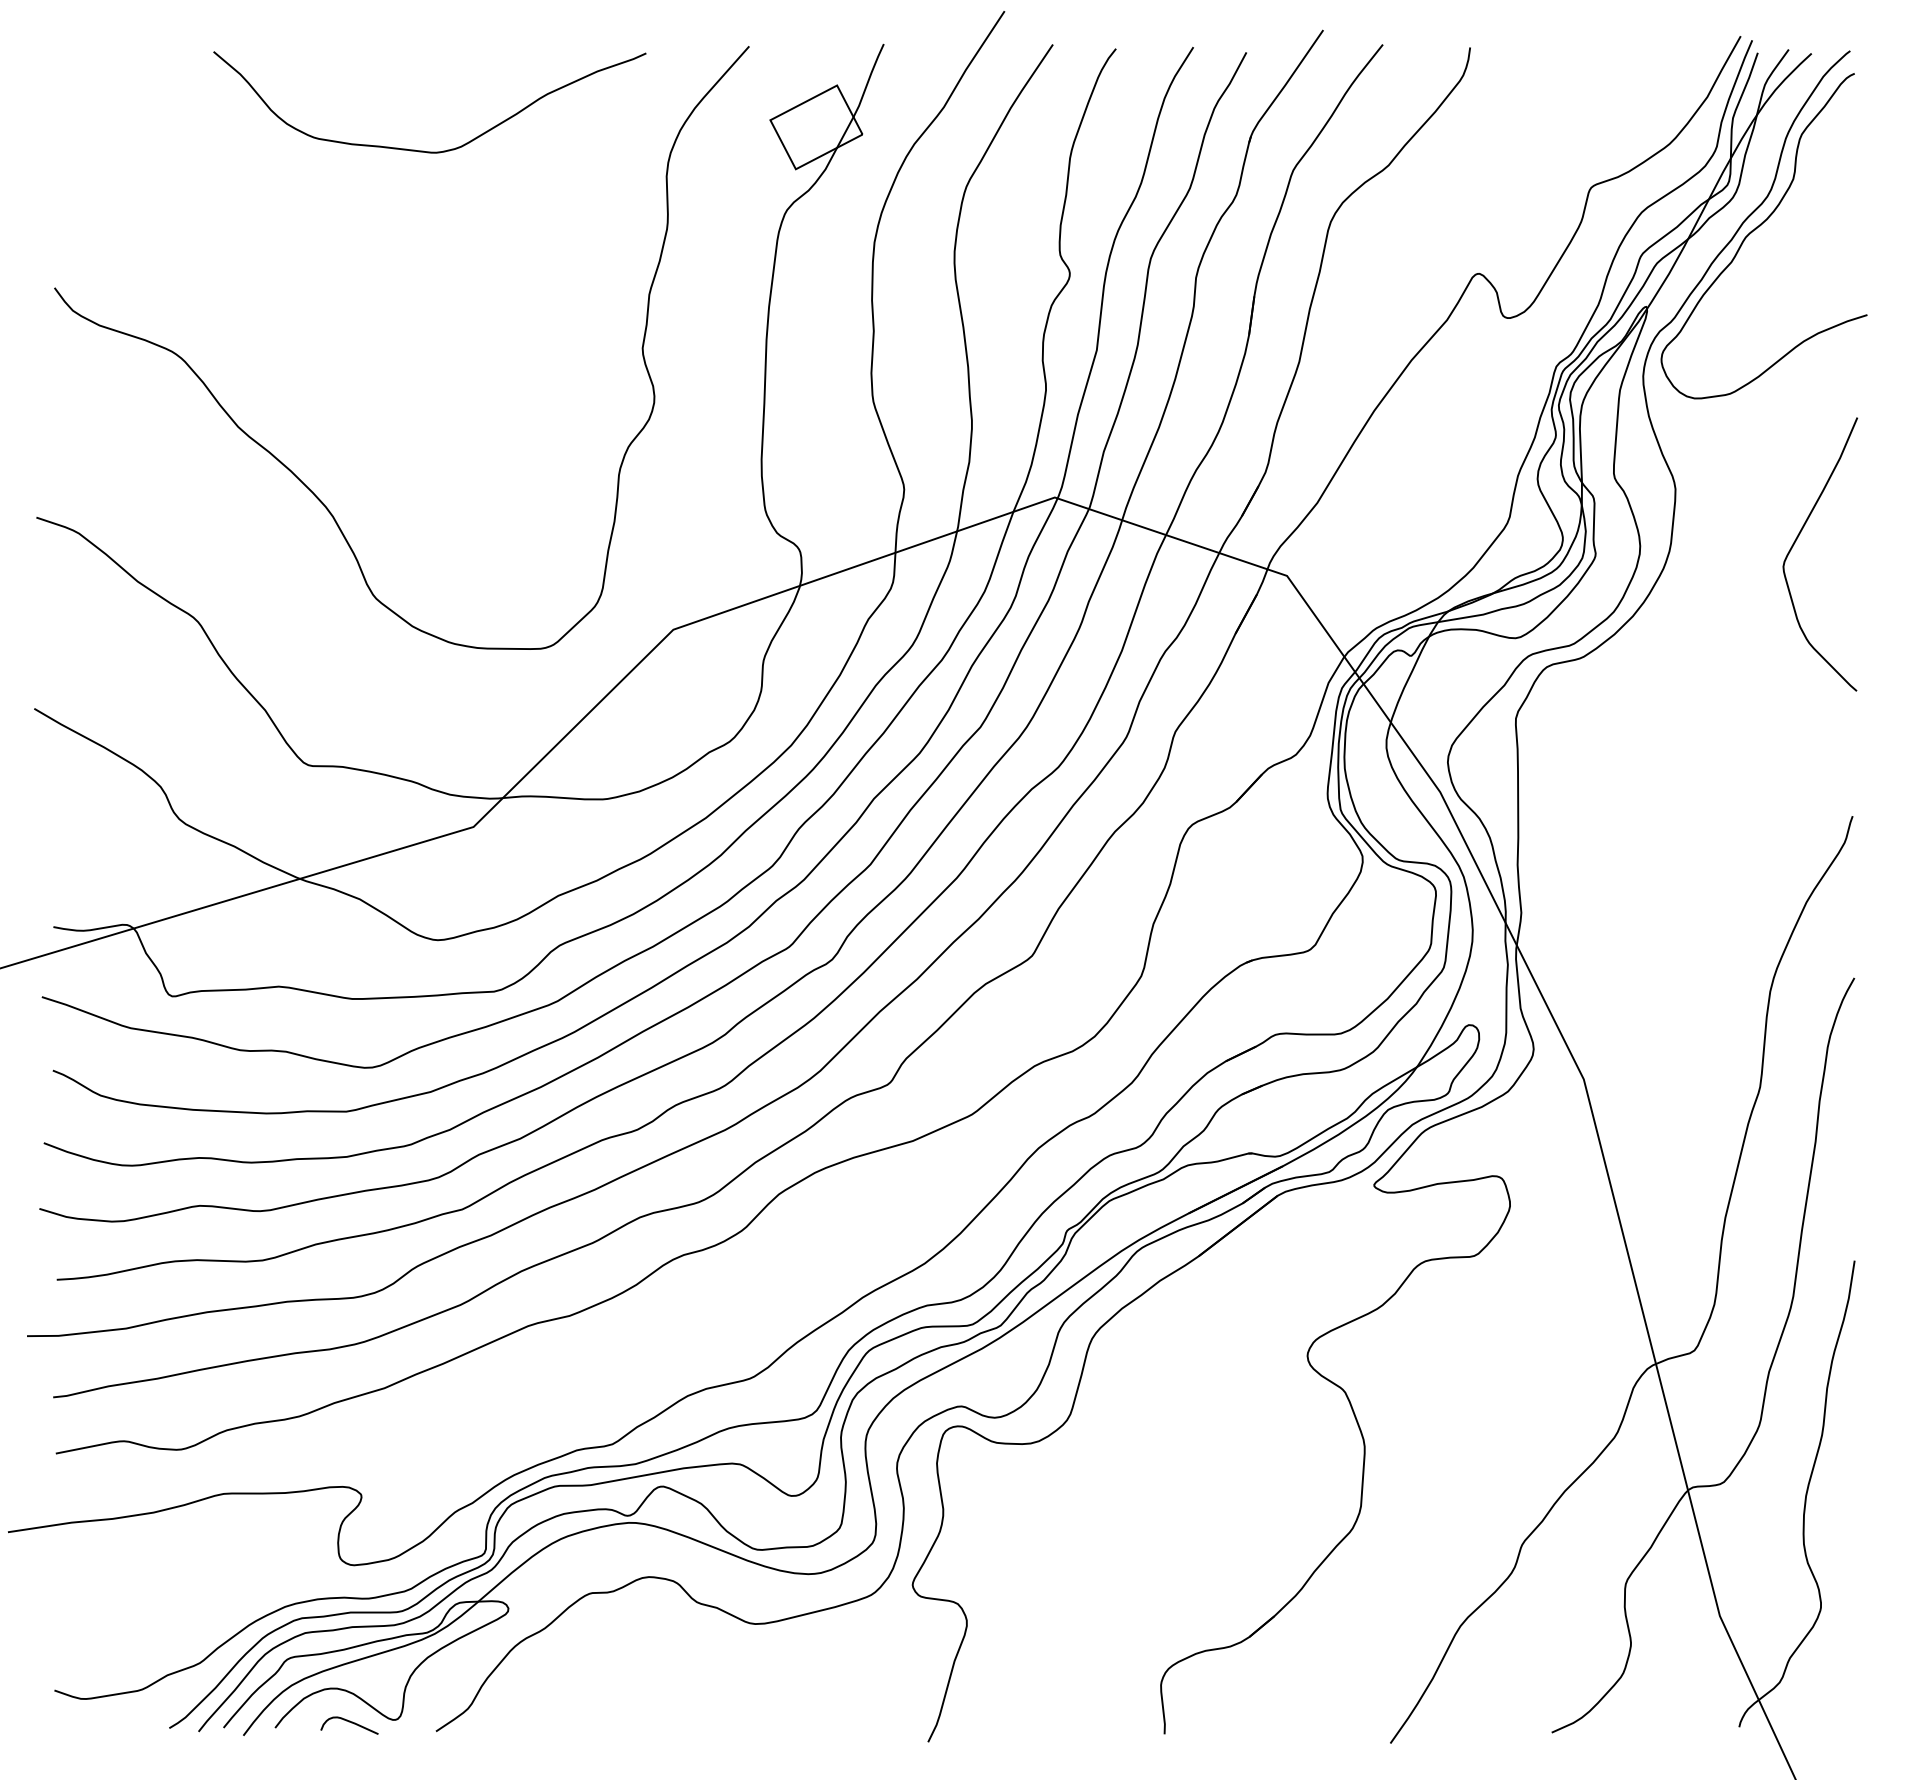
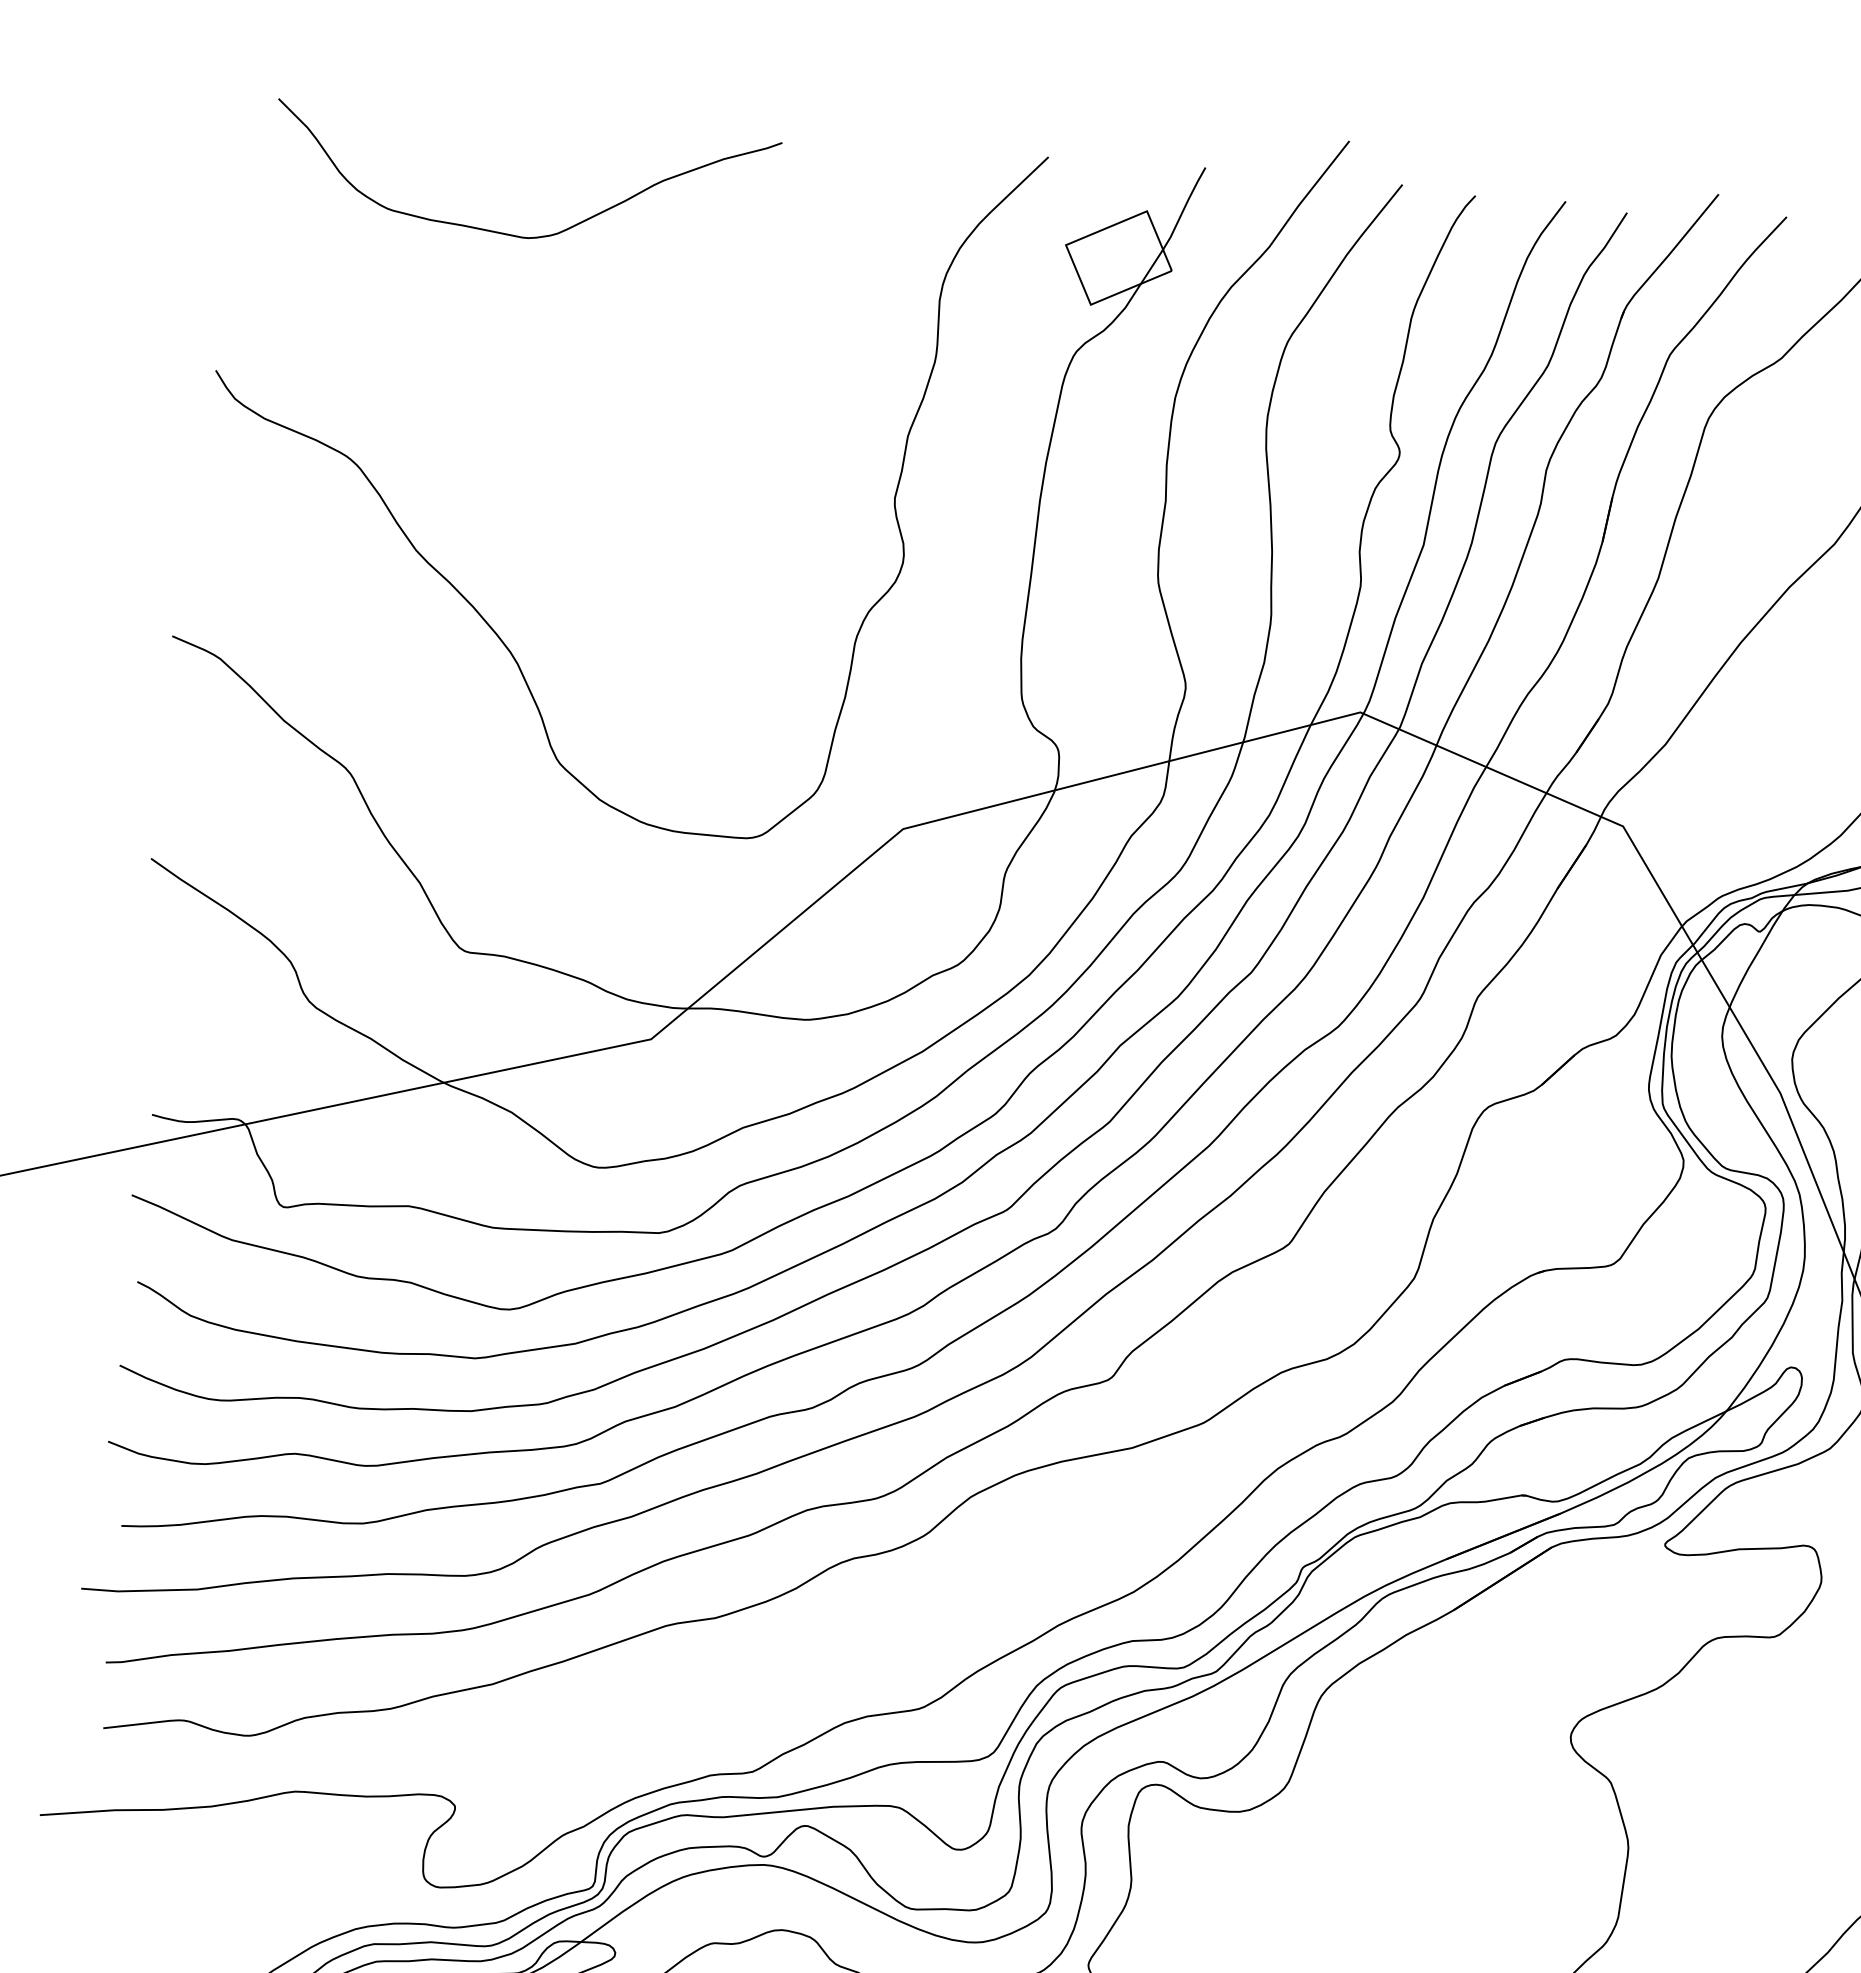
curve: (423, 150) -> (513, 234), moved

